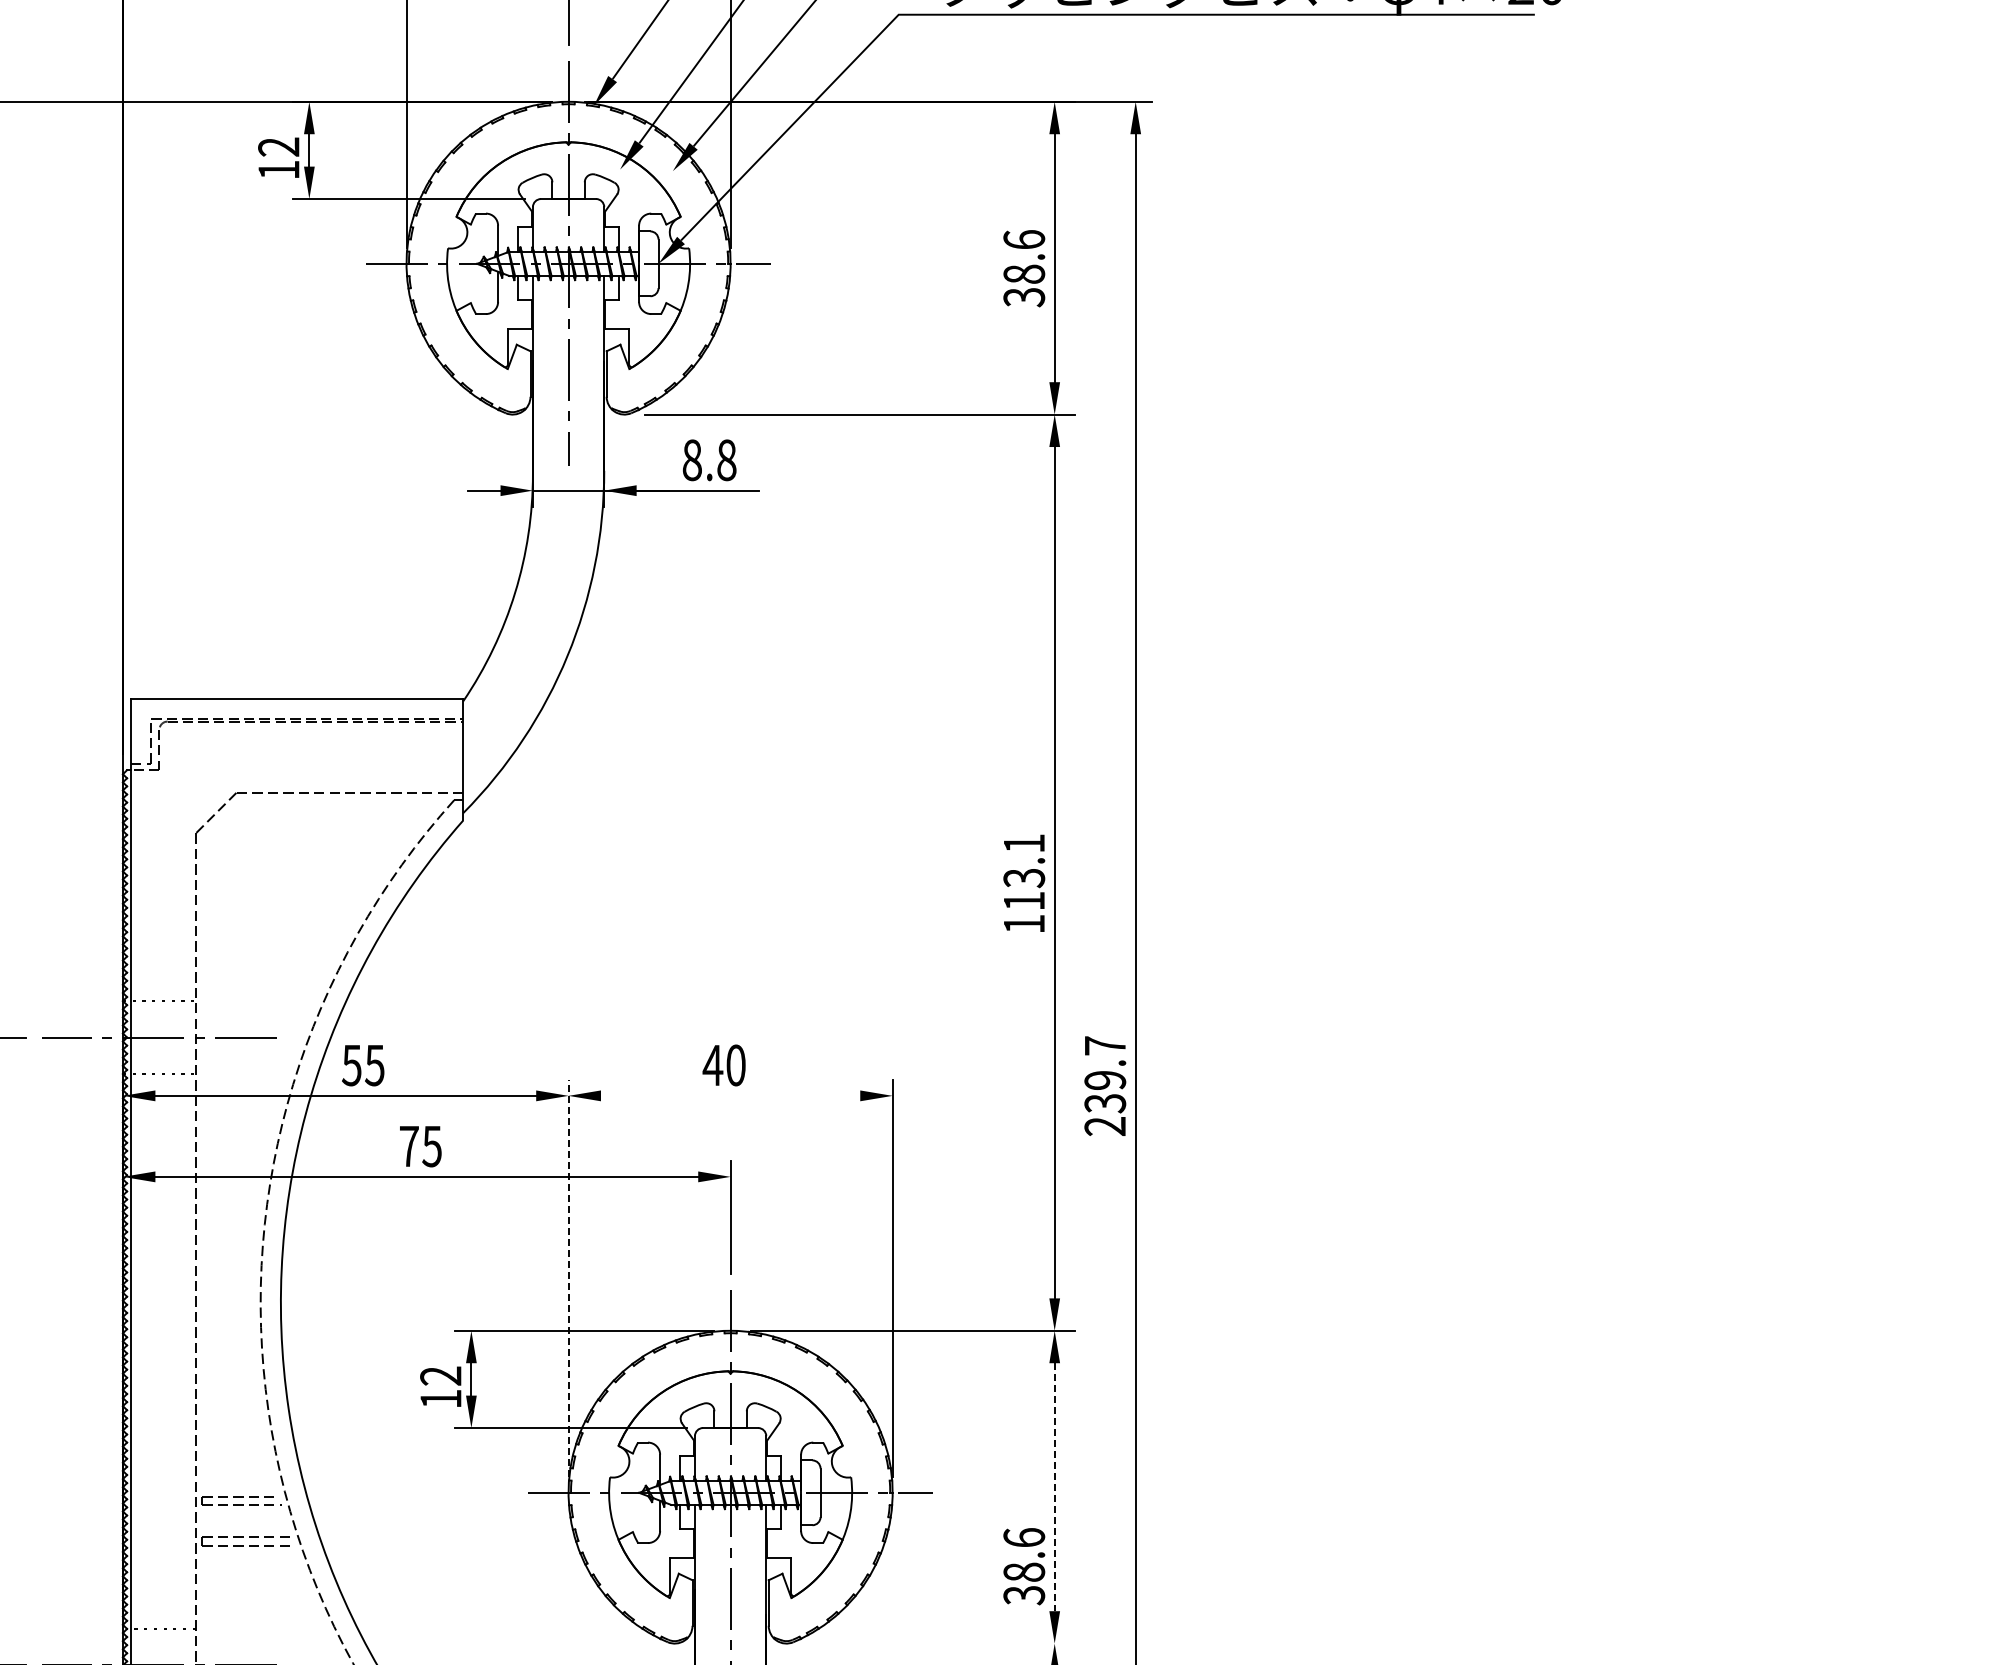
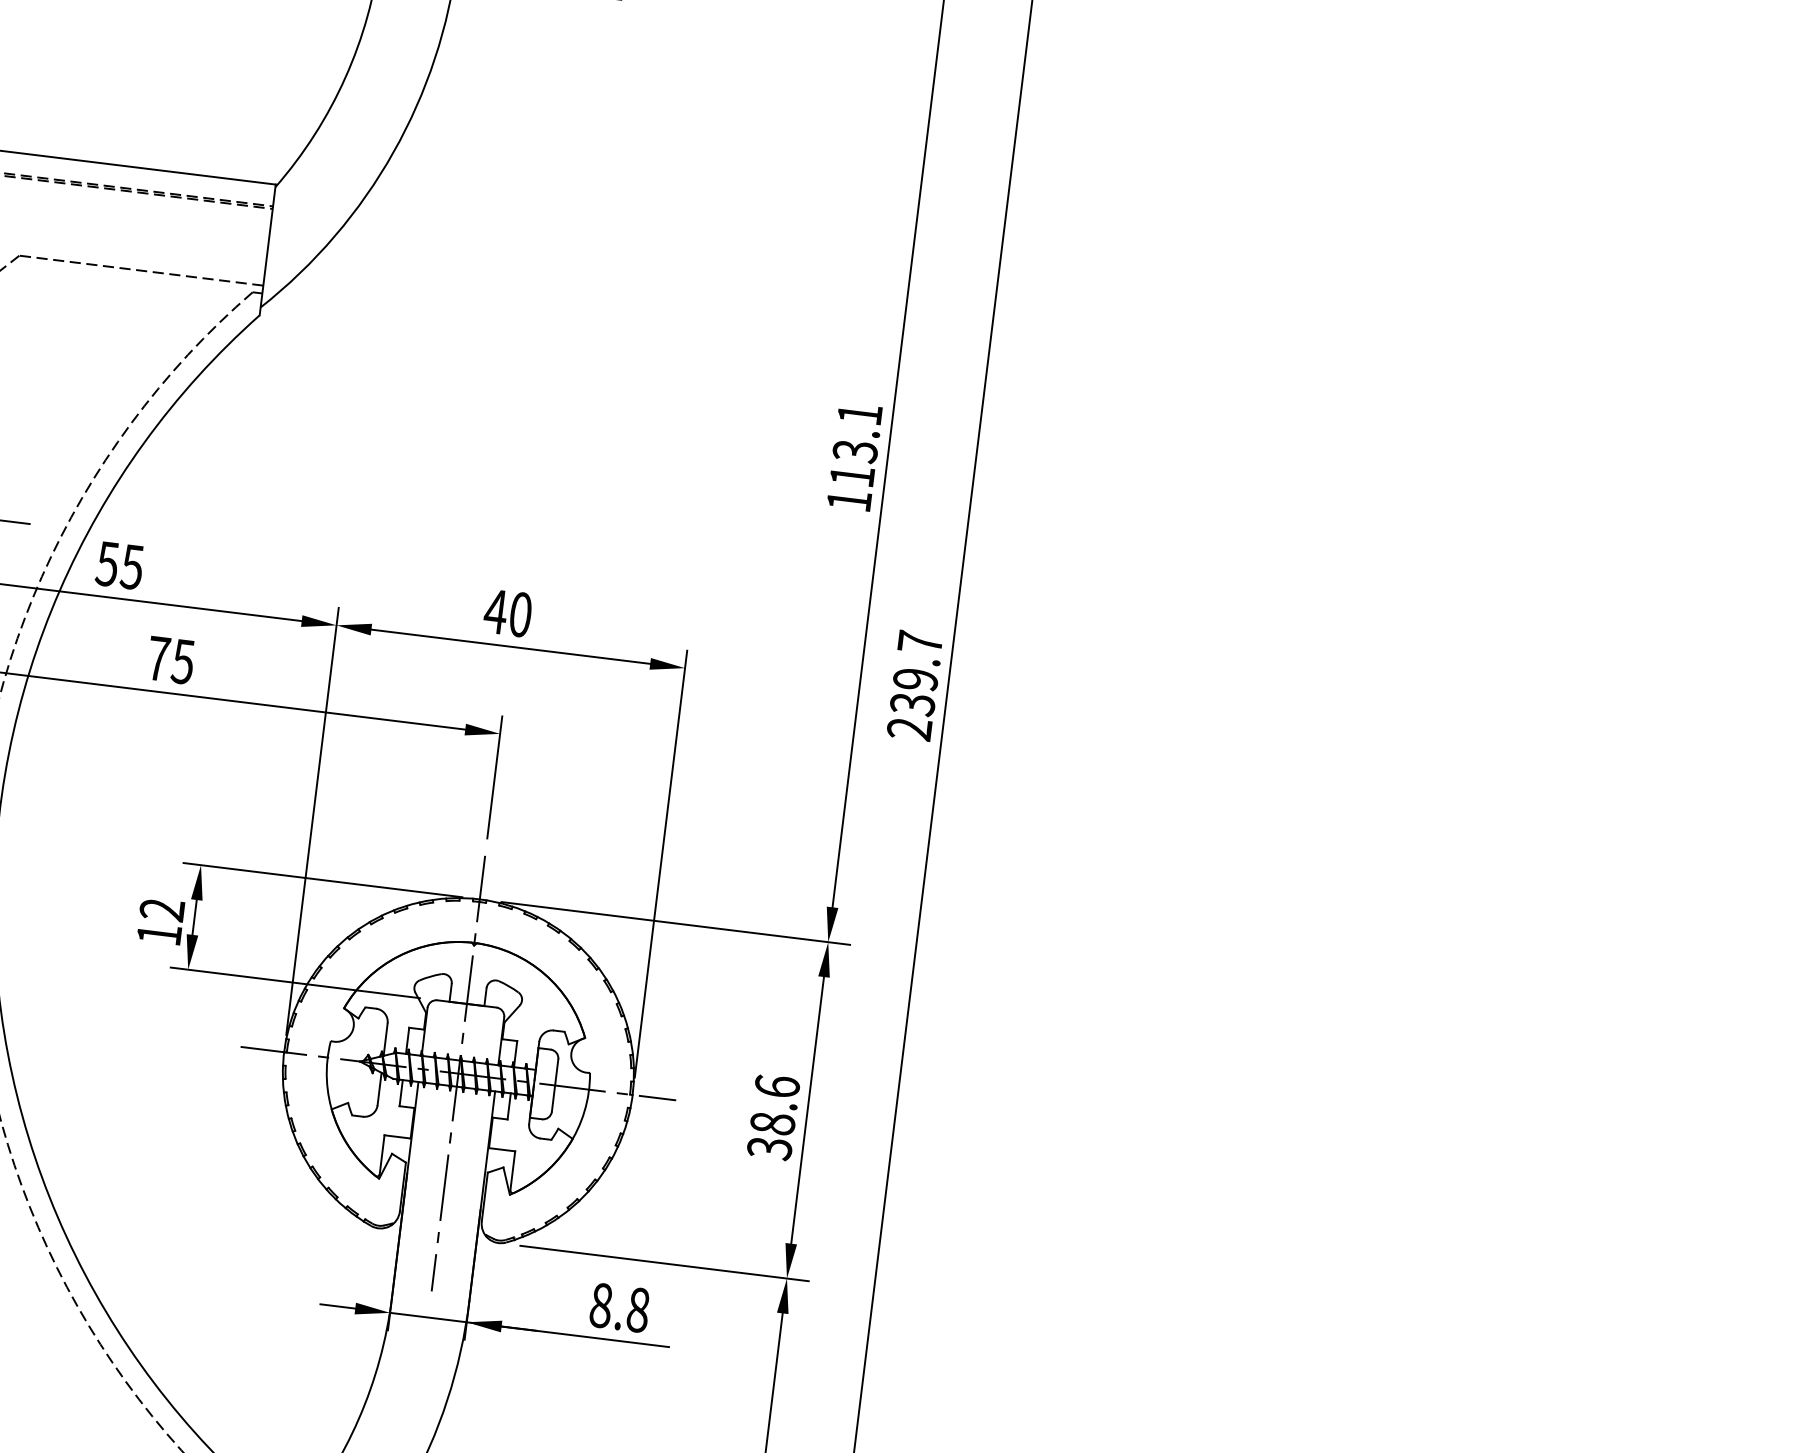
line: (730, 1095) -> (510, 646), added
line: (568, 1277) -> (312, 820), dashed -> solid
line: (1054, 1487) -> (807, 1110), dashed -> solid
text: (1024, 1566) -> (773, 1117), moved
line: (940, 1643) -> (664, 1263), added

